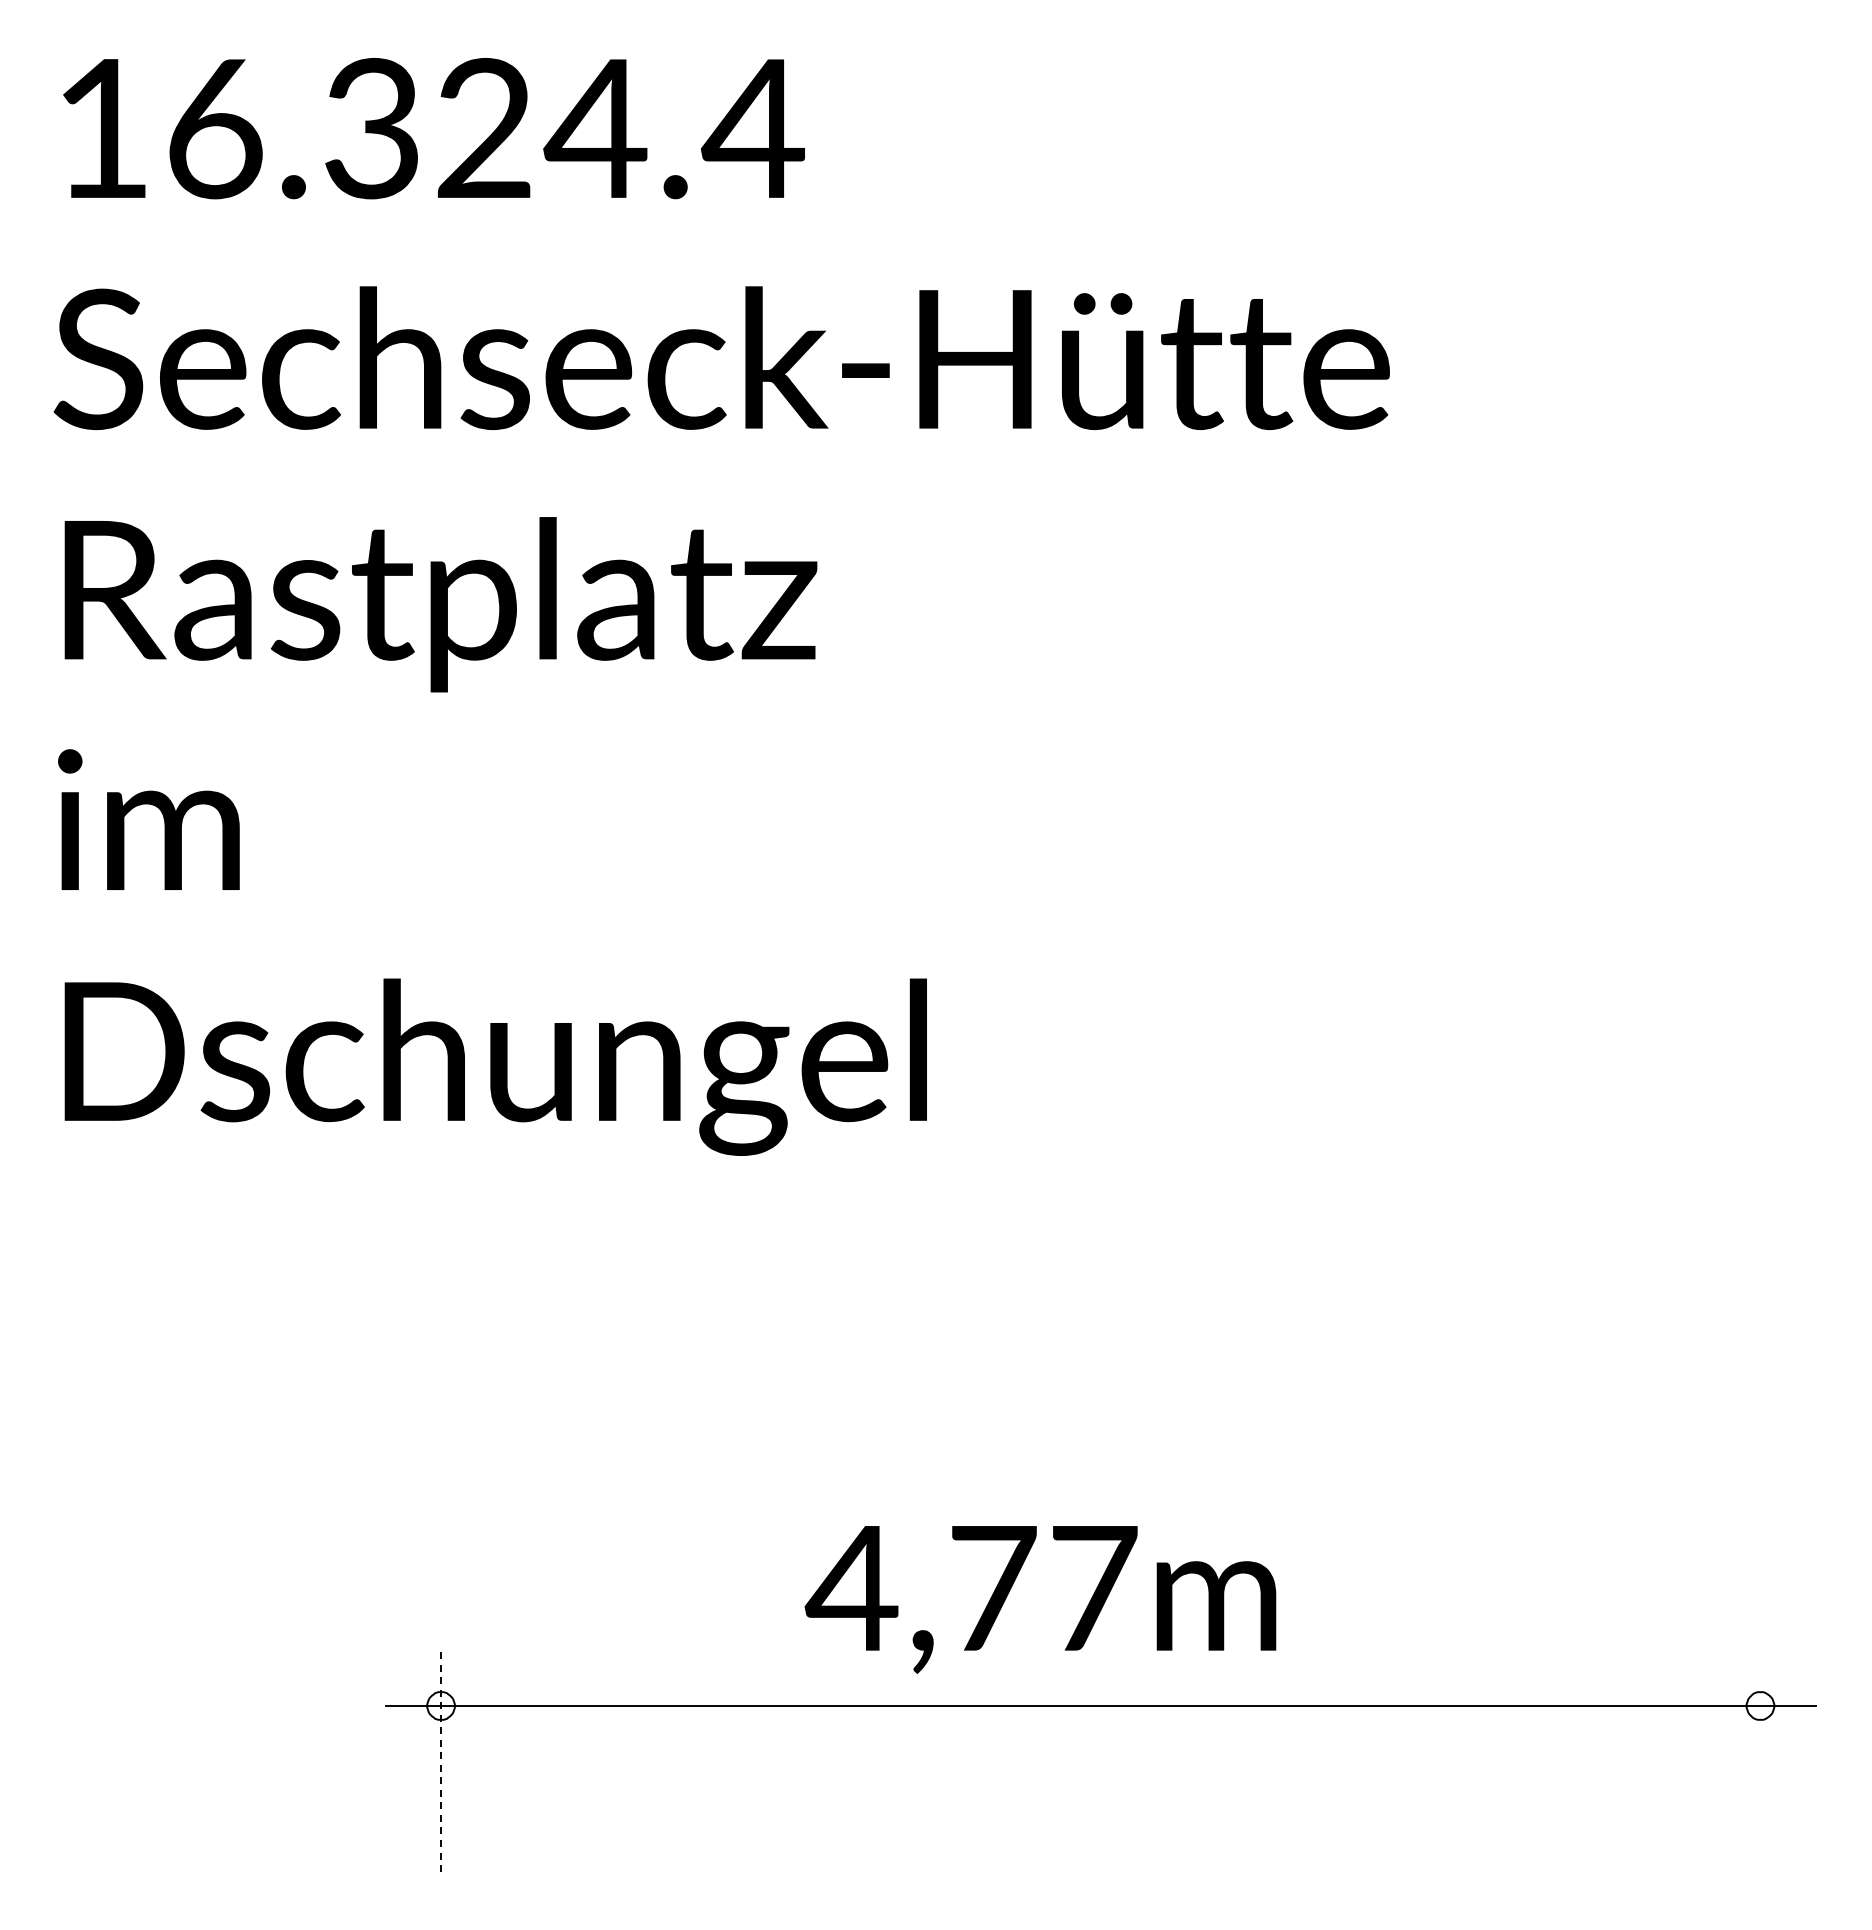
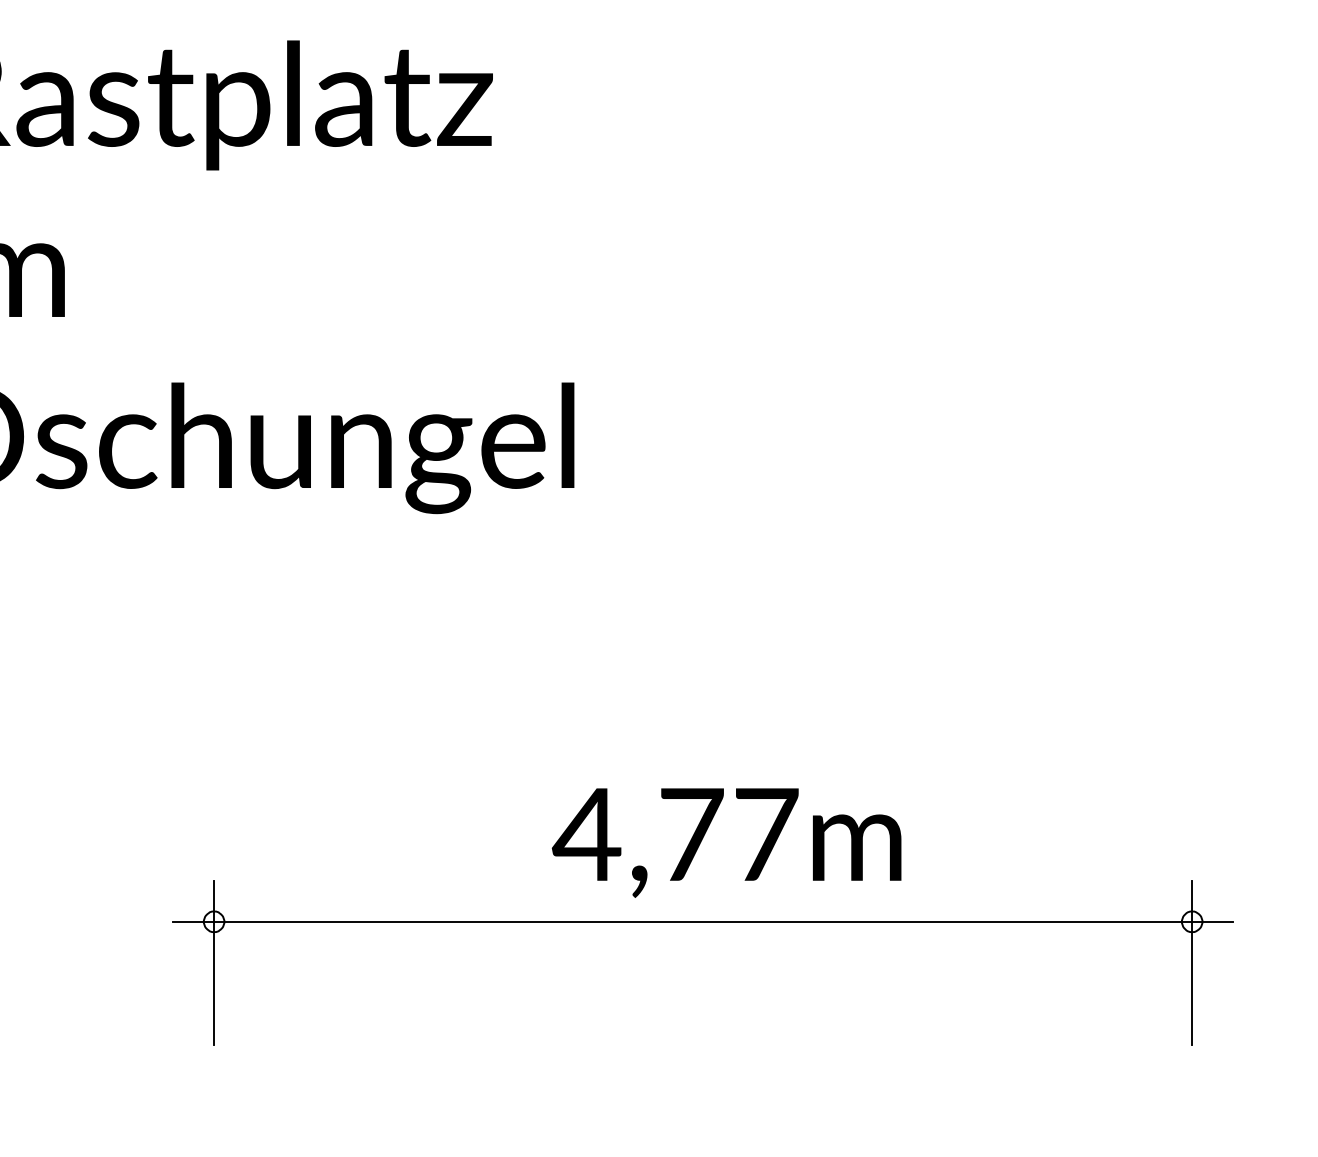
text: (1040, 1599) -> (726, 842), moved
line: (441, 1761) -> (214, 962), dashed -> solid
line: (1760, 1761) -> (1192, 962), added

